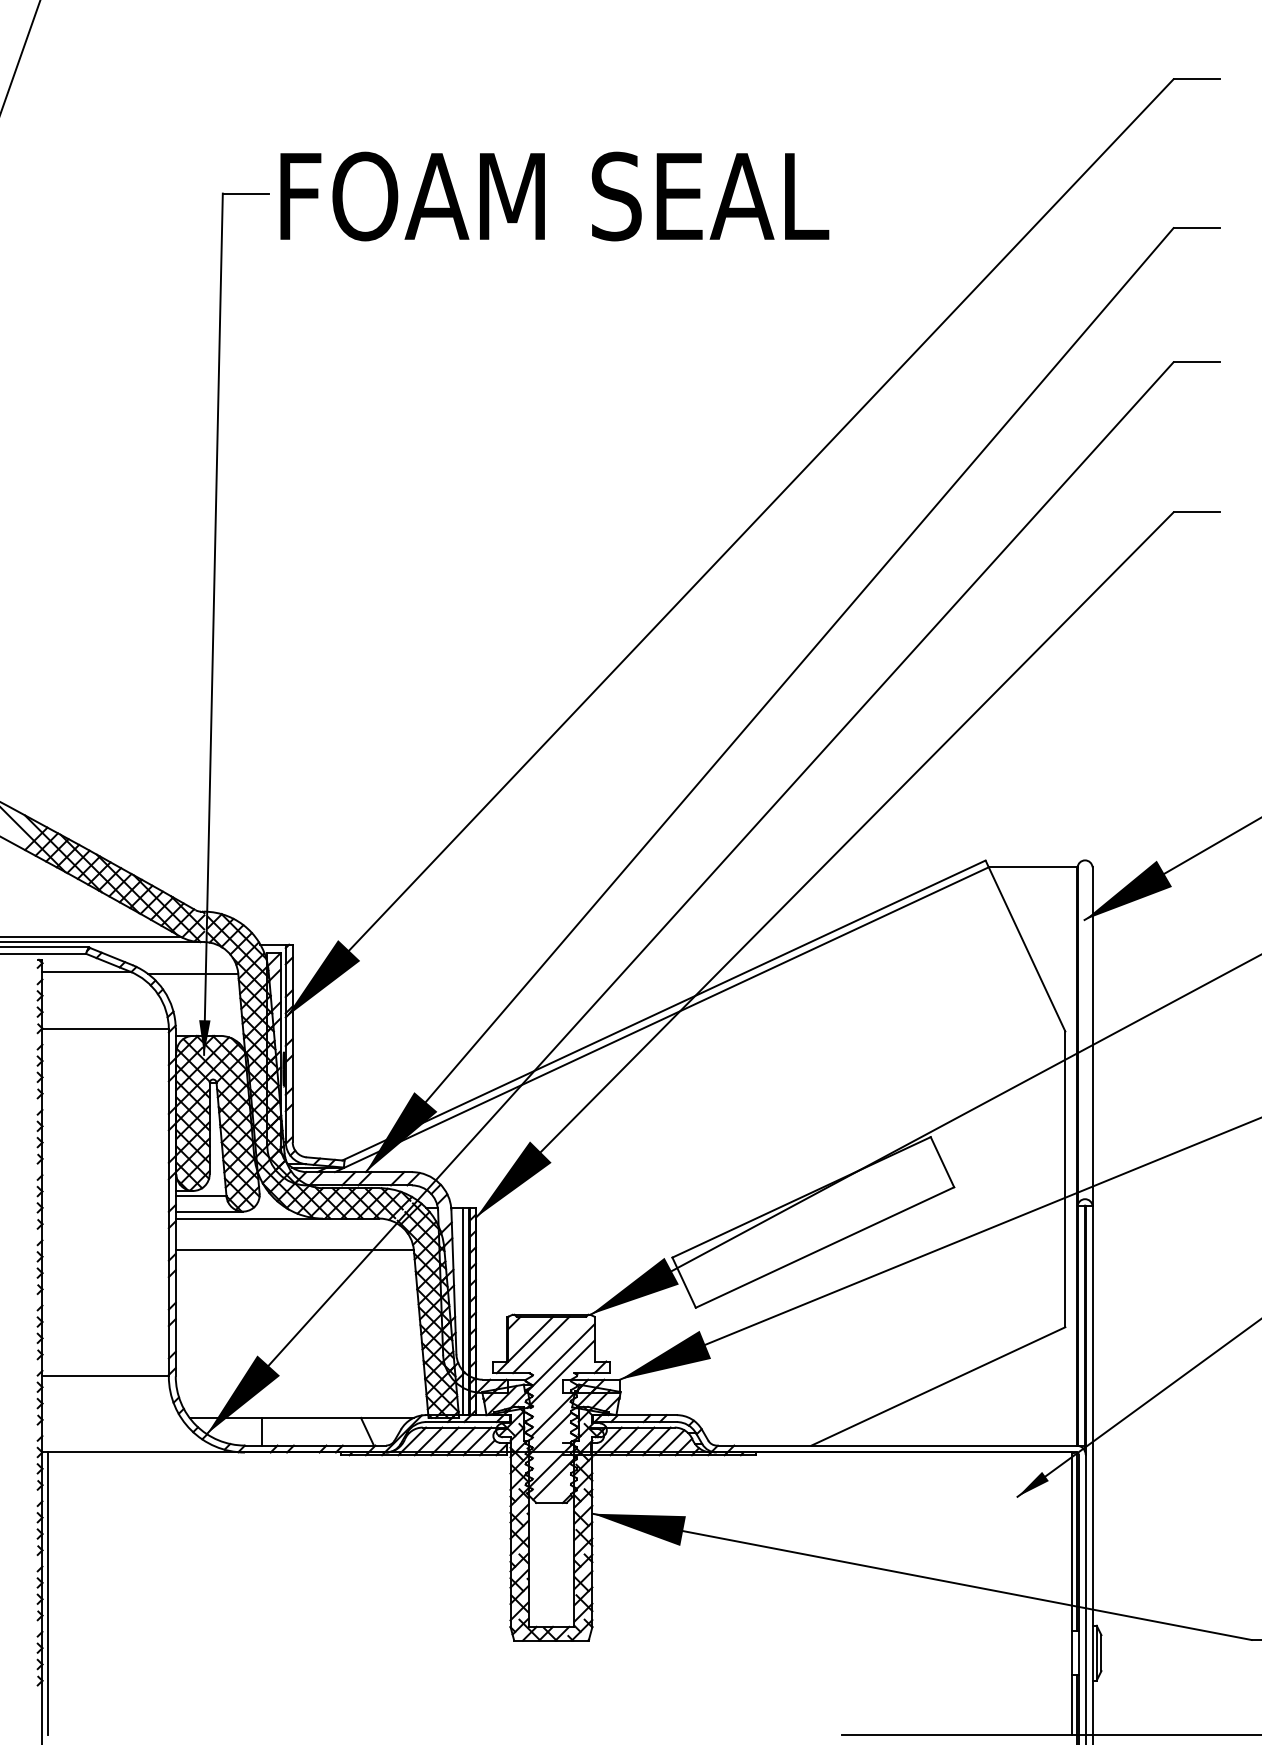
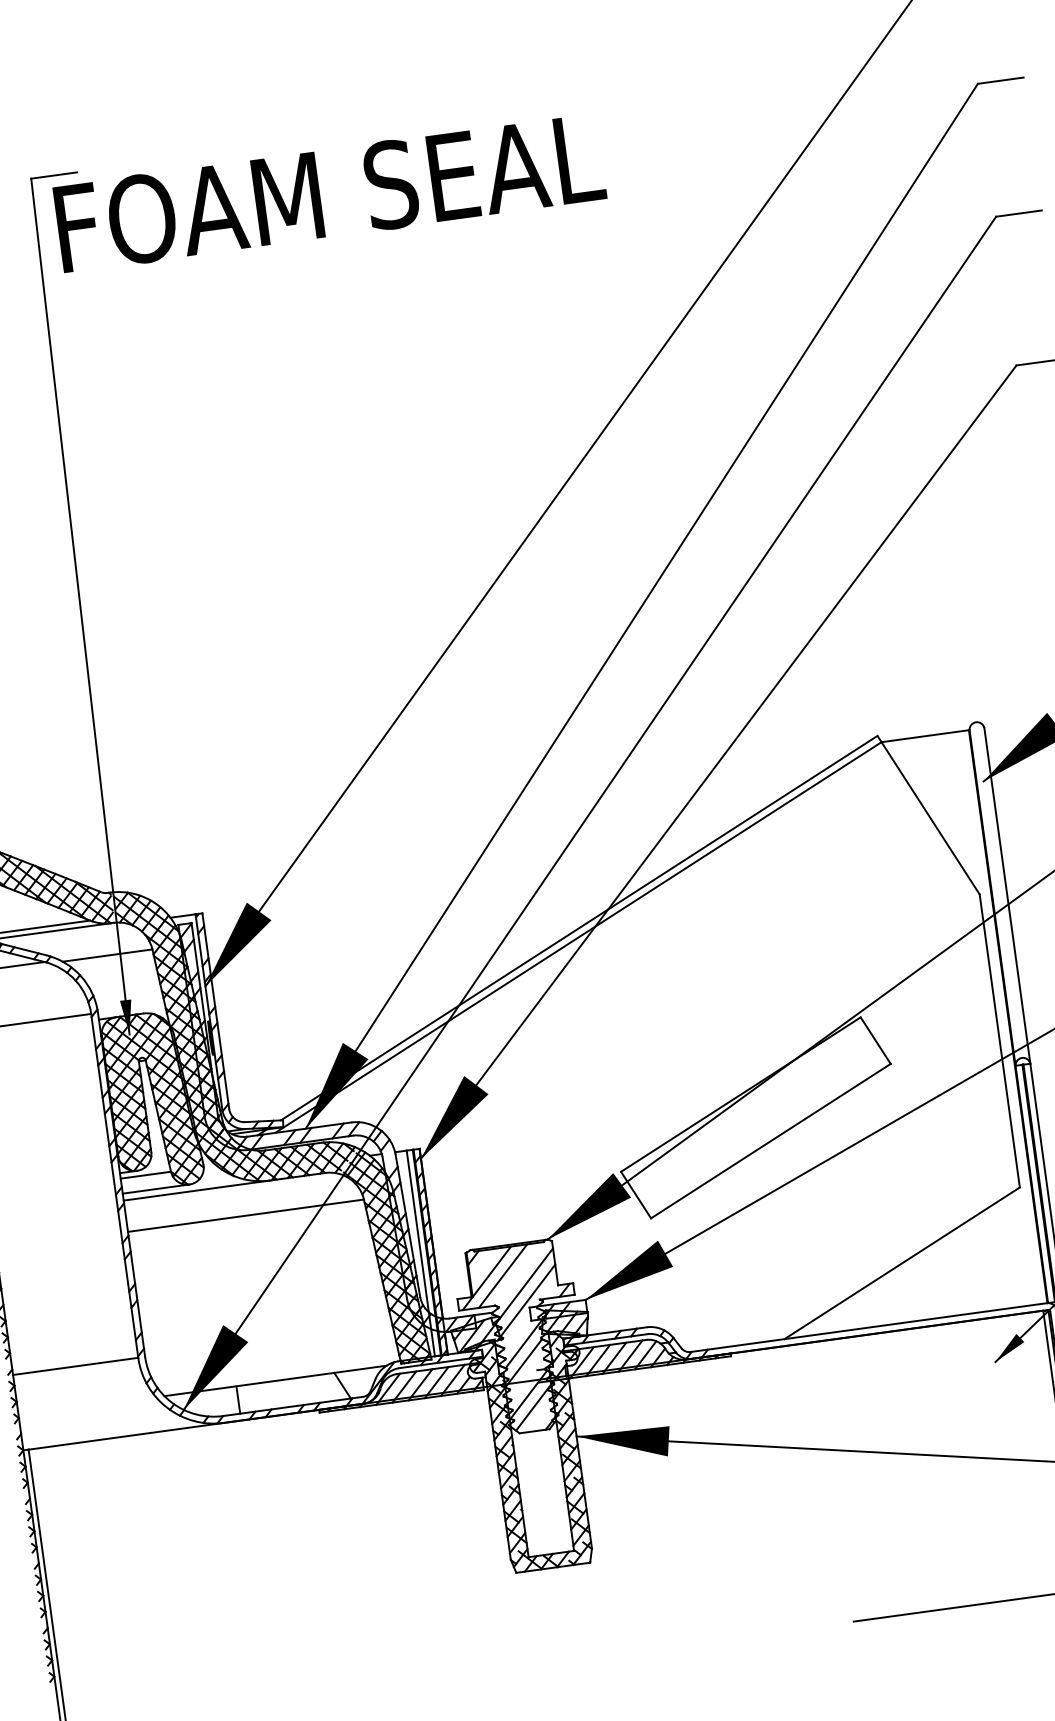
text: (554, 196) -> (329, 193), moved

